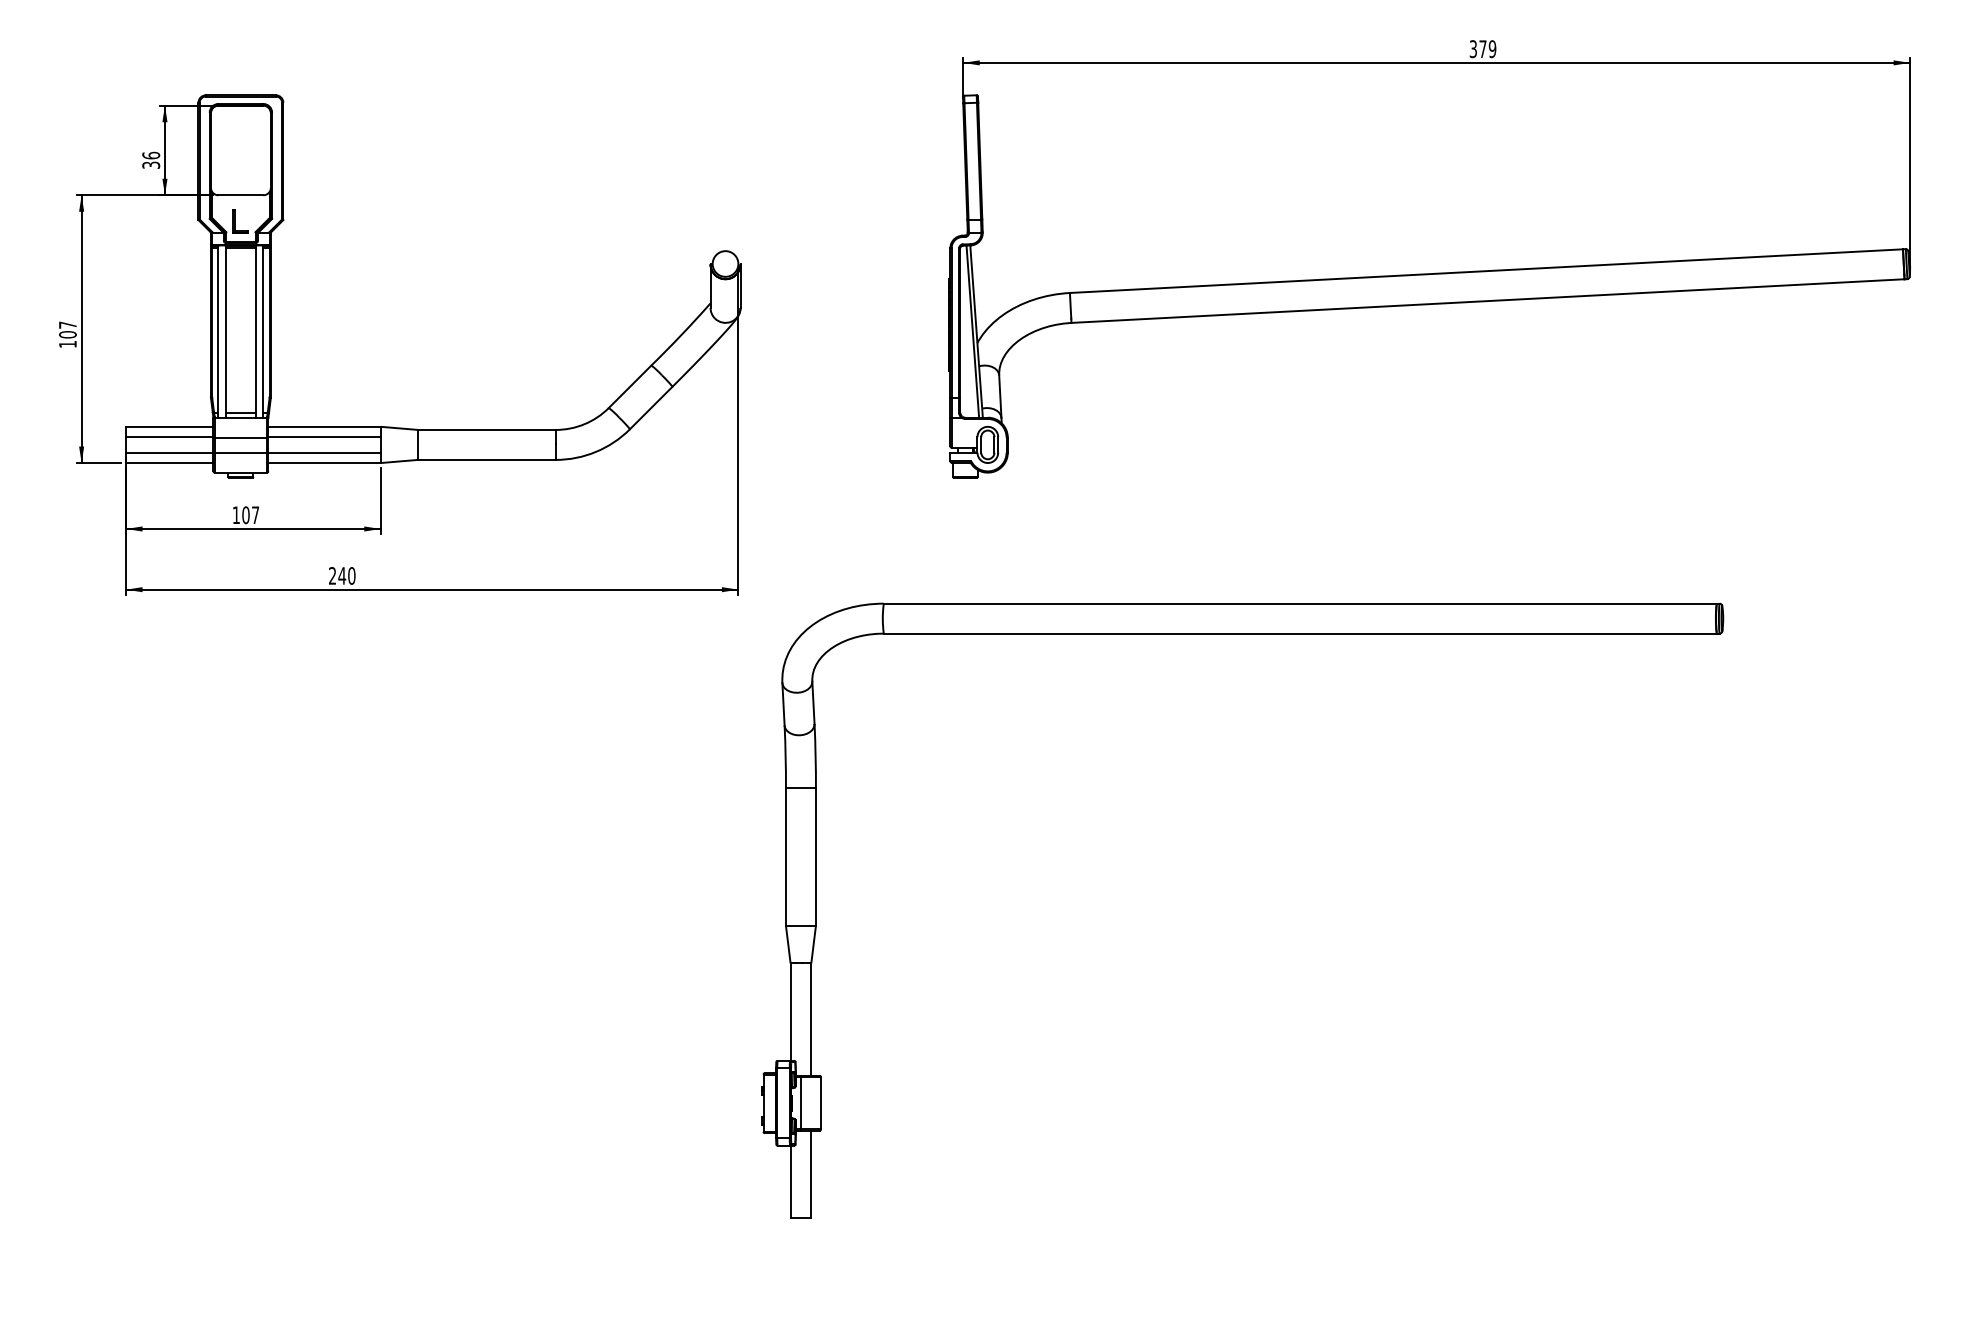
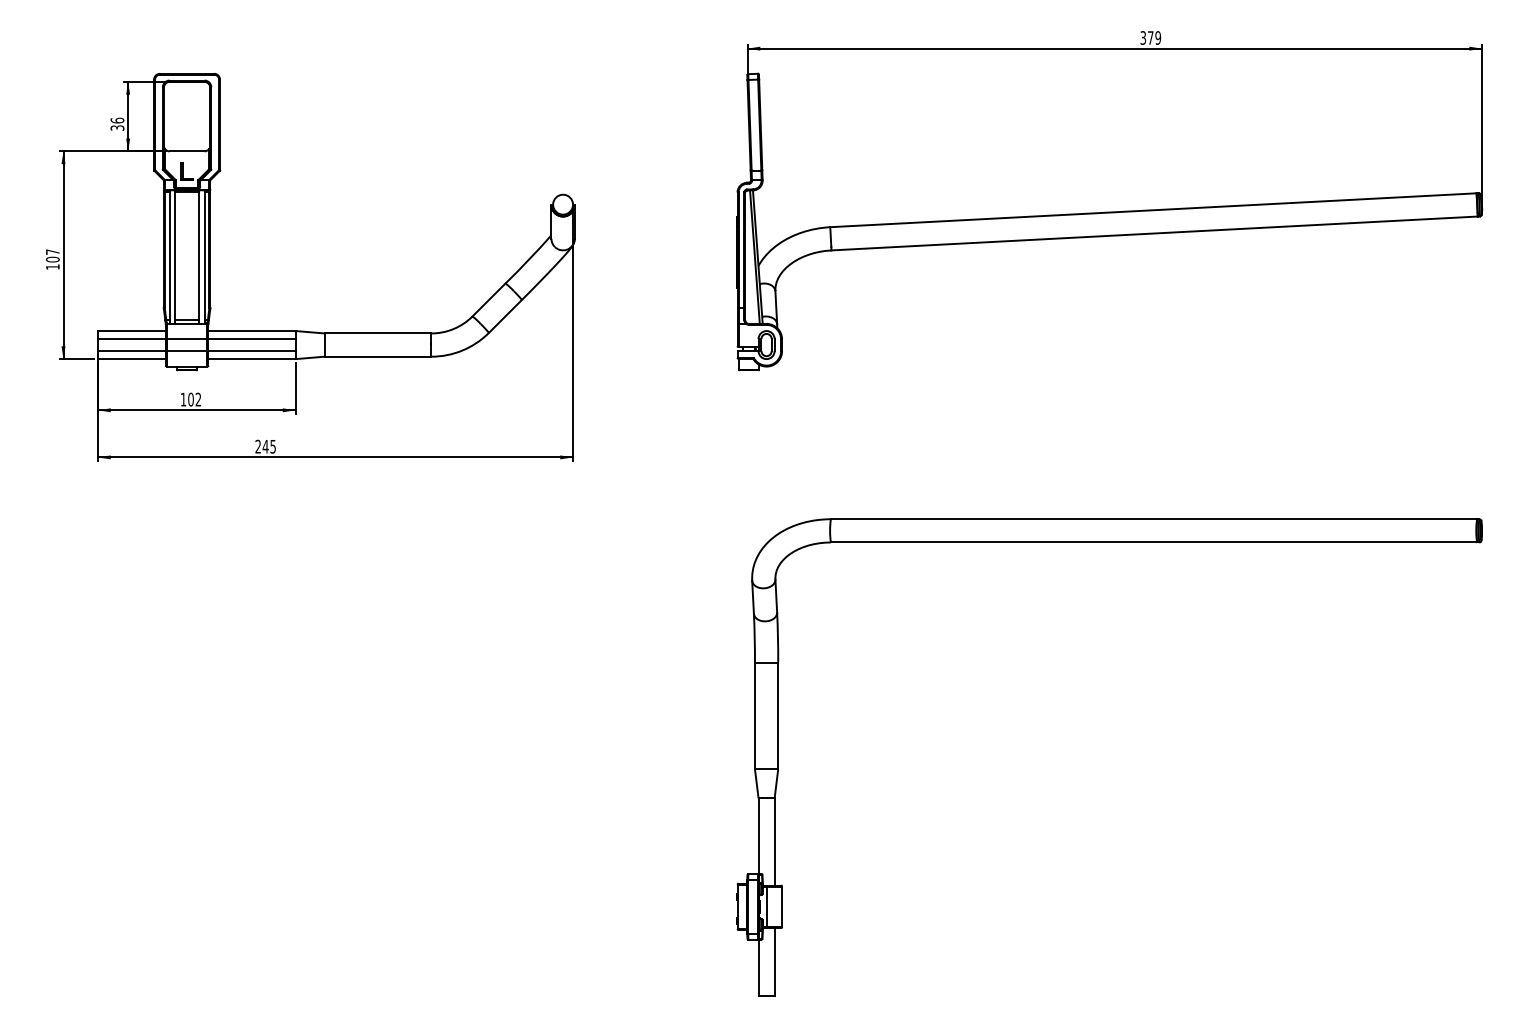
text: (255, 515) -> (198, 399), 107 -> 102
text: (352, 575) -> (273, 446), 240 -> 245
part: (1242, 633) -> (1109, 542), moved

